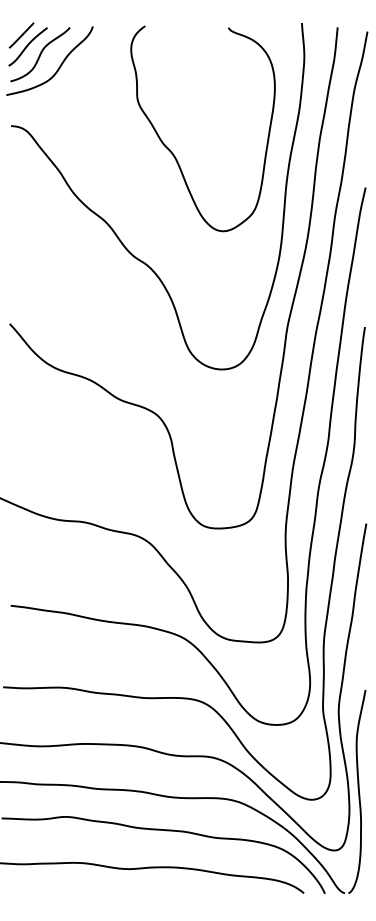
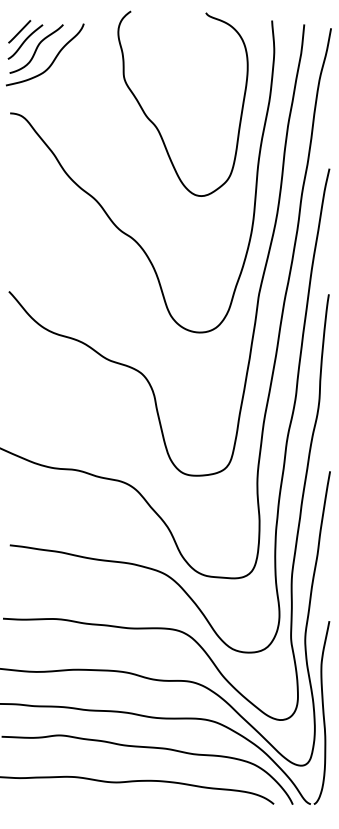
curve: (173, 152) -> (156, 125), moved

